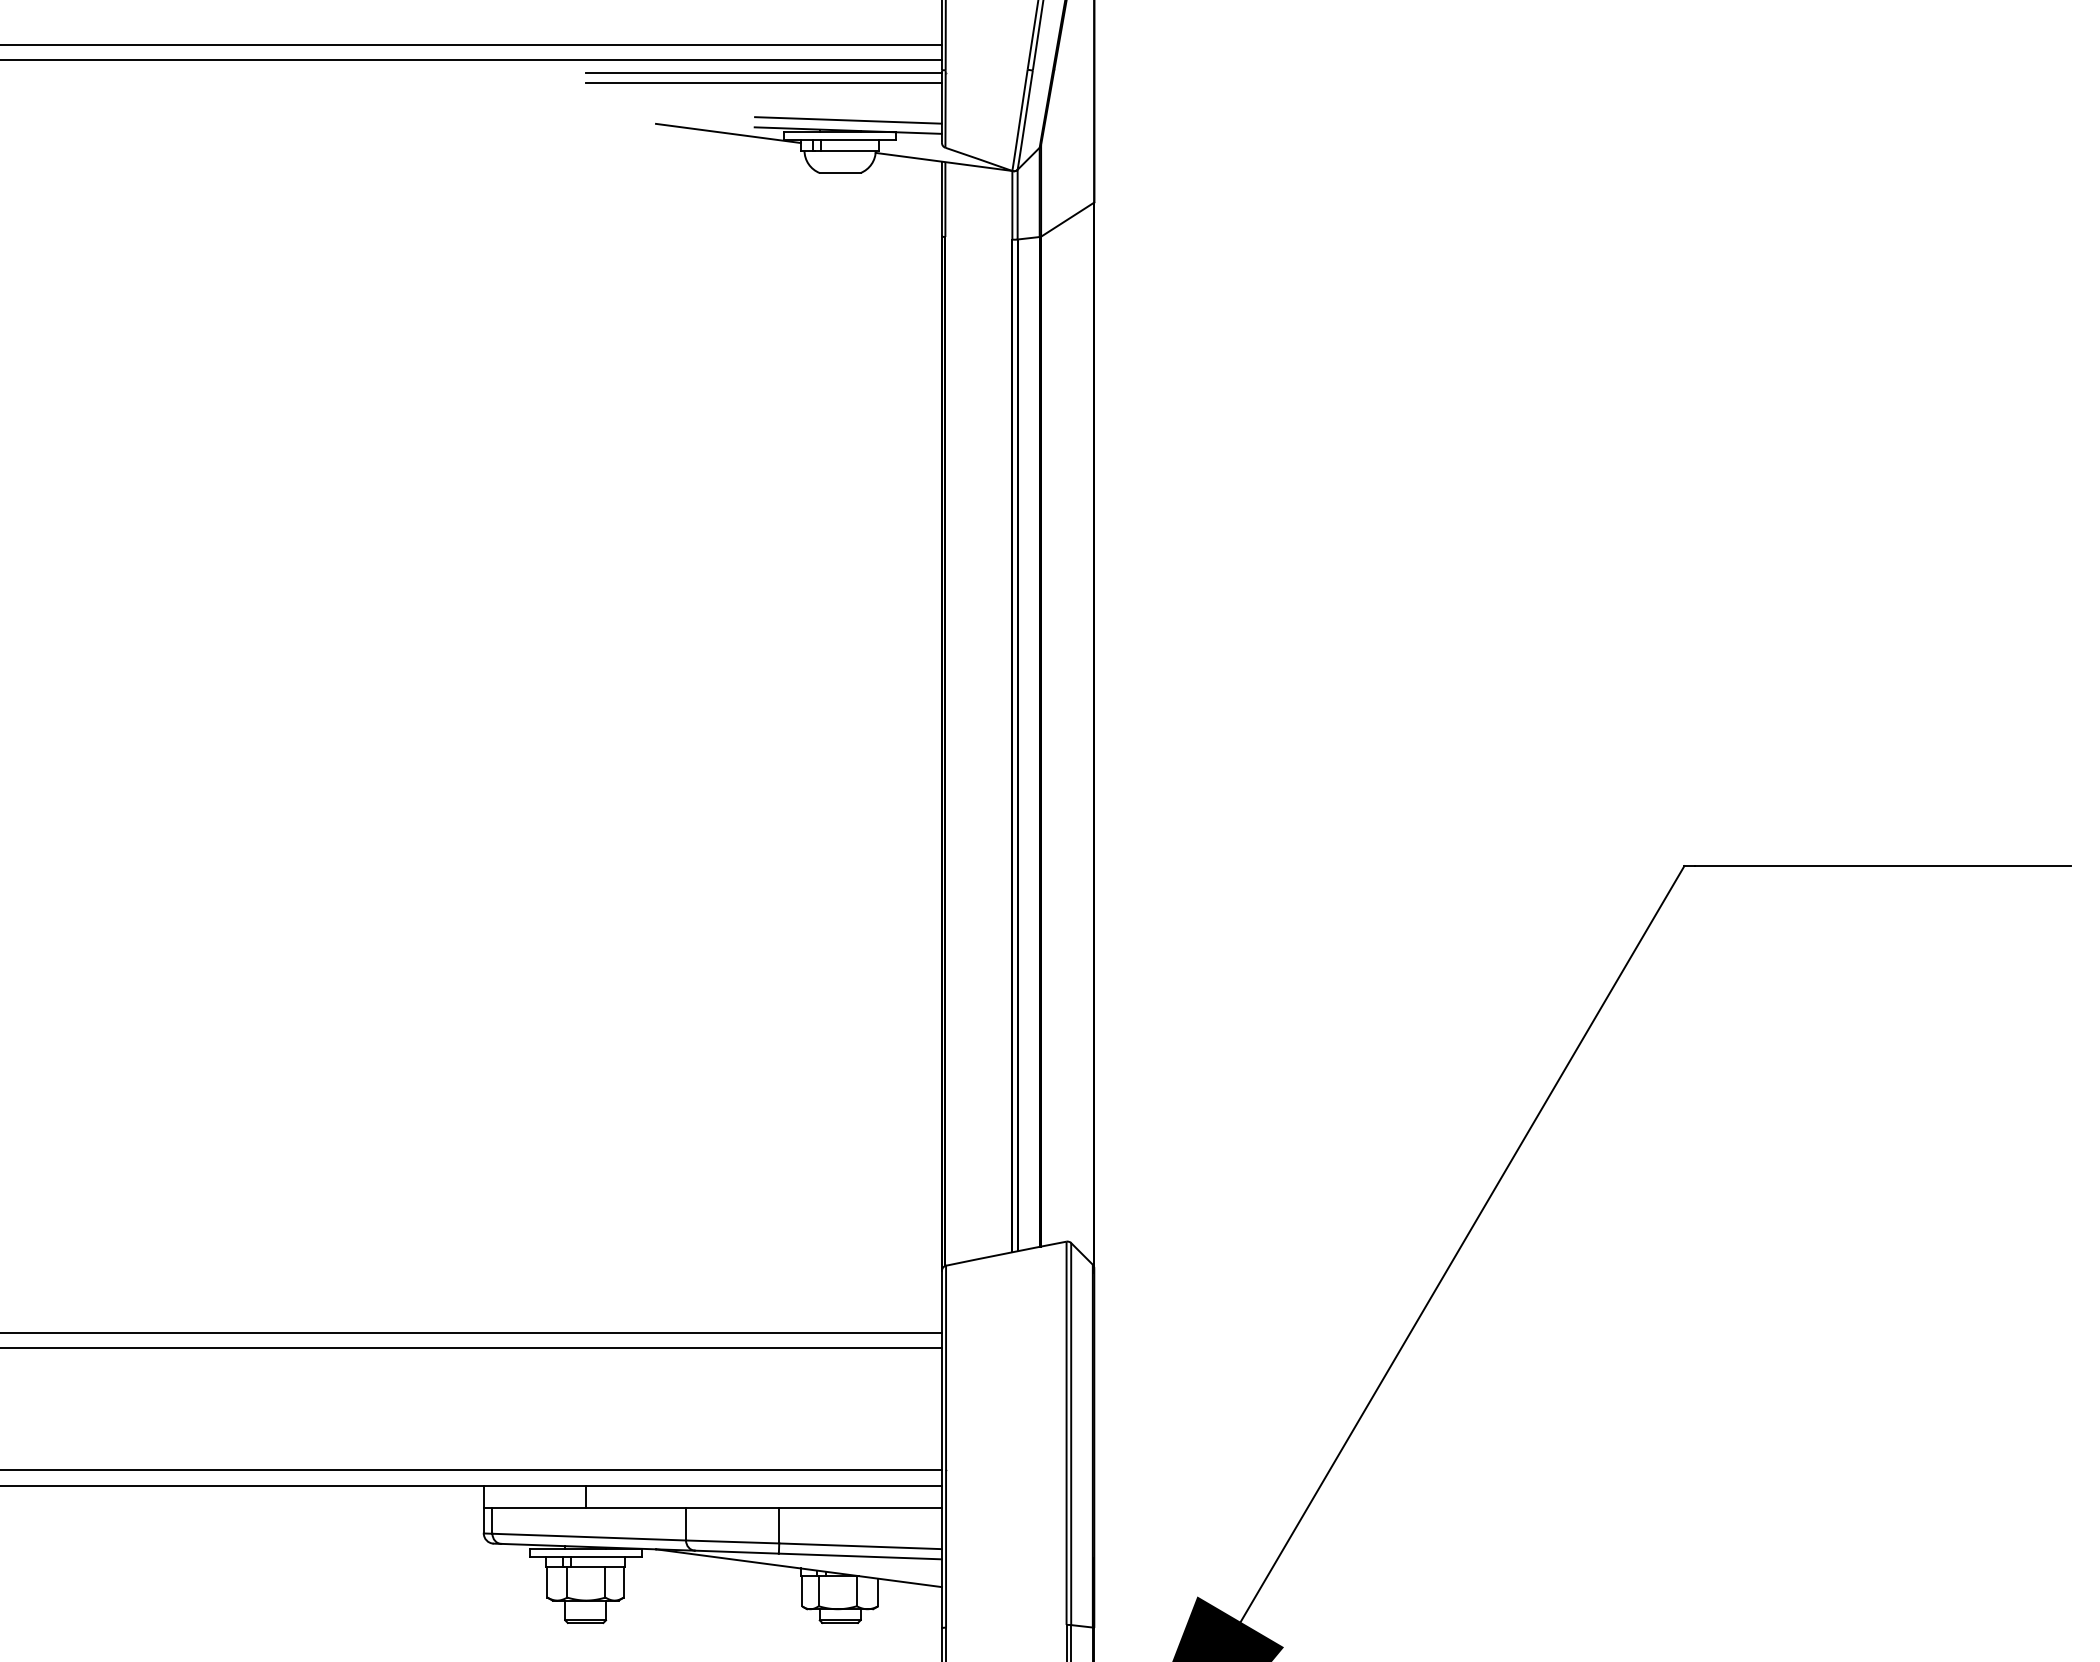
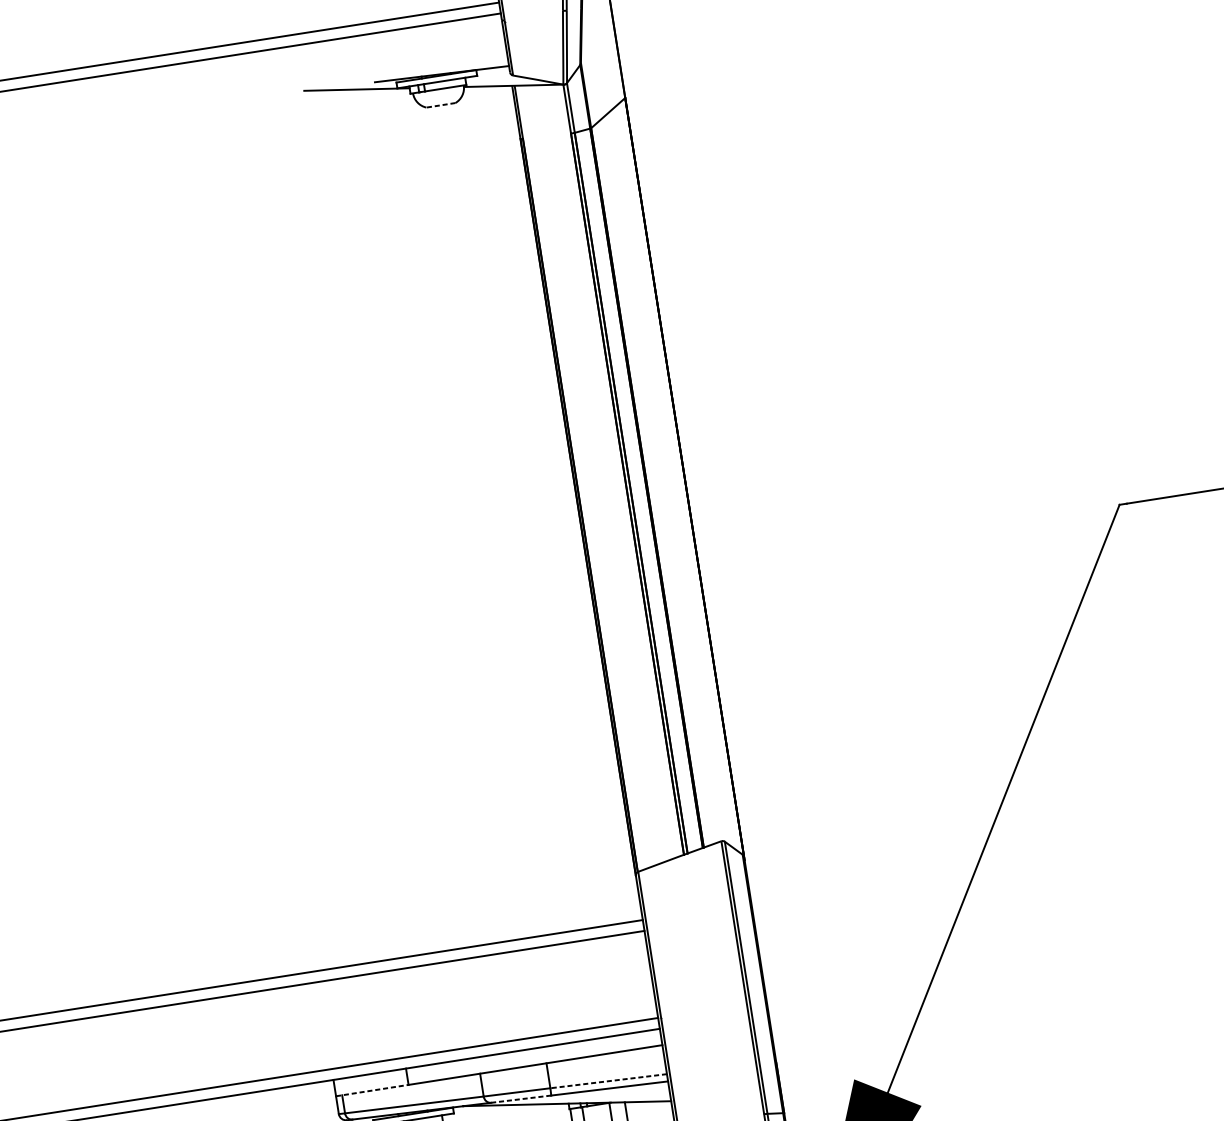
line: (763, 72) -> (375, 42), removed
line: (763, 82) -> (376, 49), removed
line: (848, 120) -> (441, 66), removed
line: (839, 173) -> (440, 105), solid -> dashed
line: (534, 1508) -> (372, 1090), solid -> dashed
line: (860, 1546) -> (608, 1081), solid -> dashed
line: (736, 1552) -> (520, 1099), solid -> dashed

